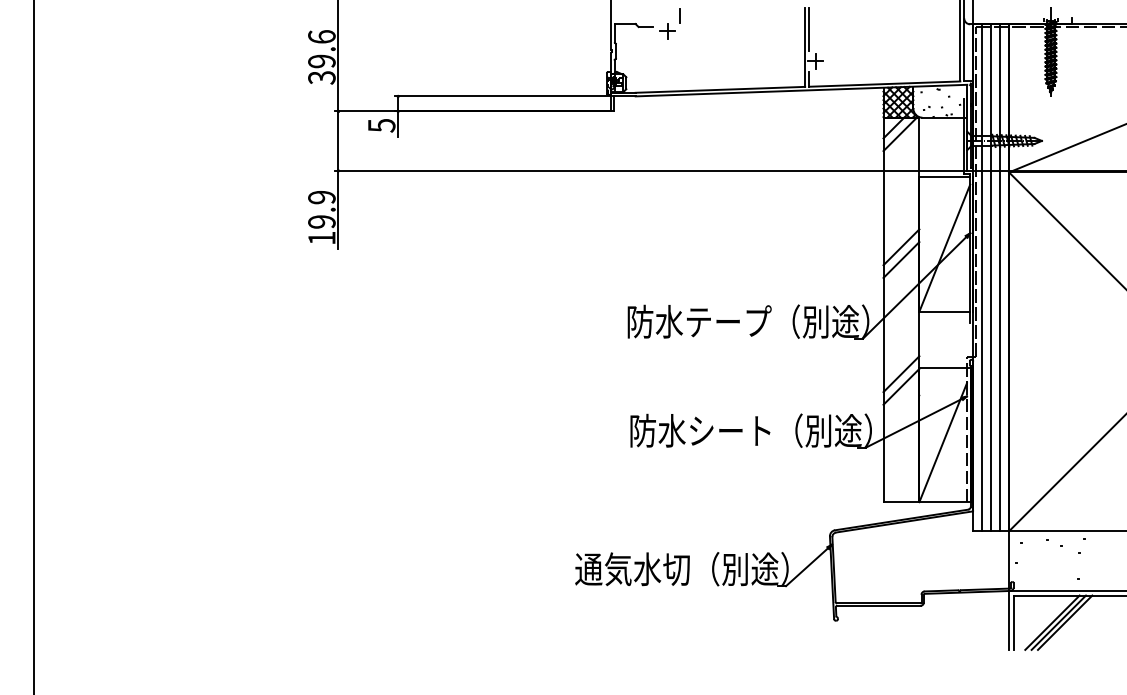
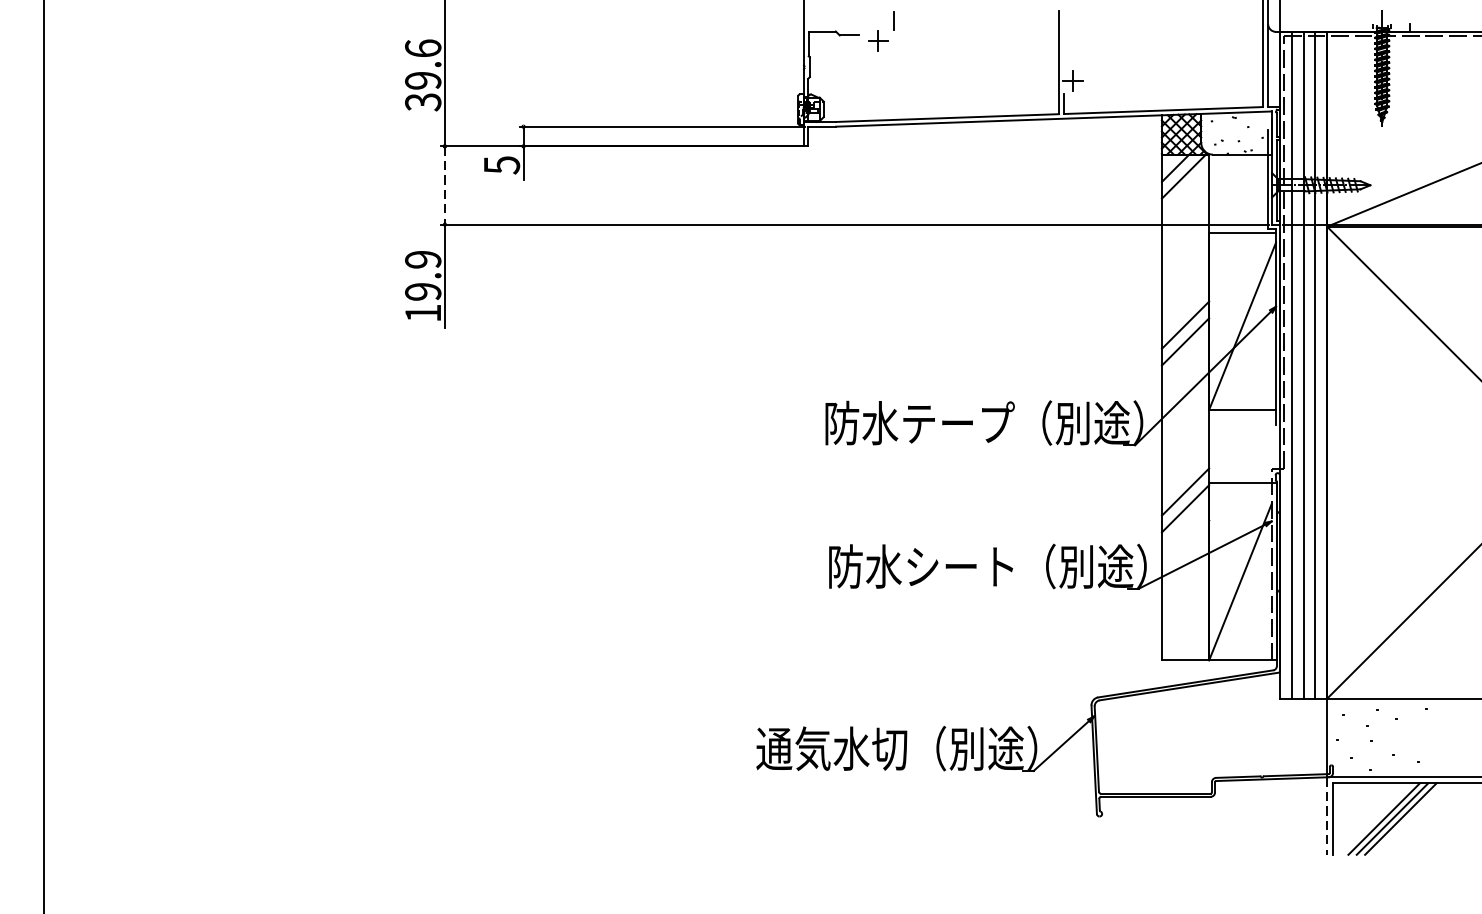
line: (809, 29) -> (1064, 38), removed
line: (338, 141) -> (445, 186), solid -> dashed
line: (1009, 620) -> (1327, 816), solid -> dashed

